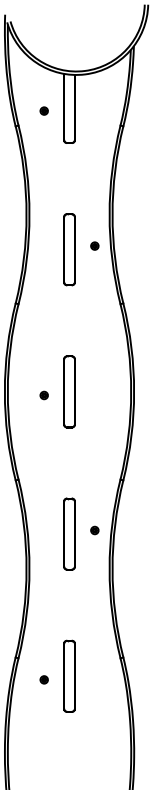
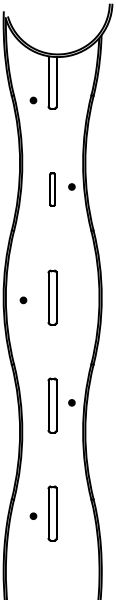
part: (44, 111) -> (33, 100), moved
part: (69, 249) -> (52, 189), size x0.6
part: (44, 395) -> (23, 300), moved

